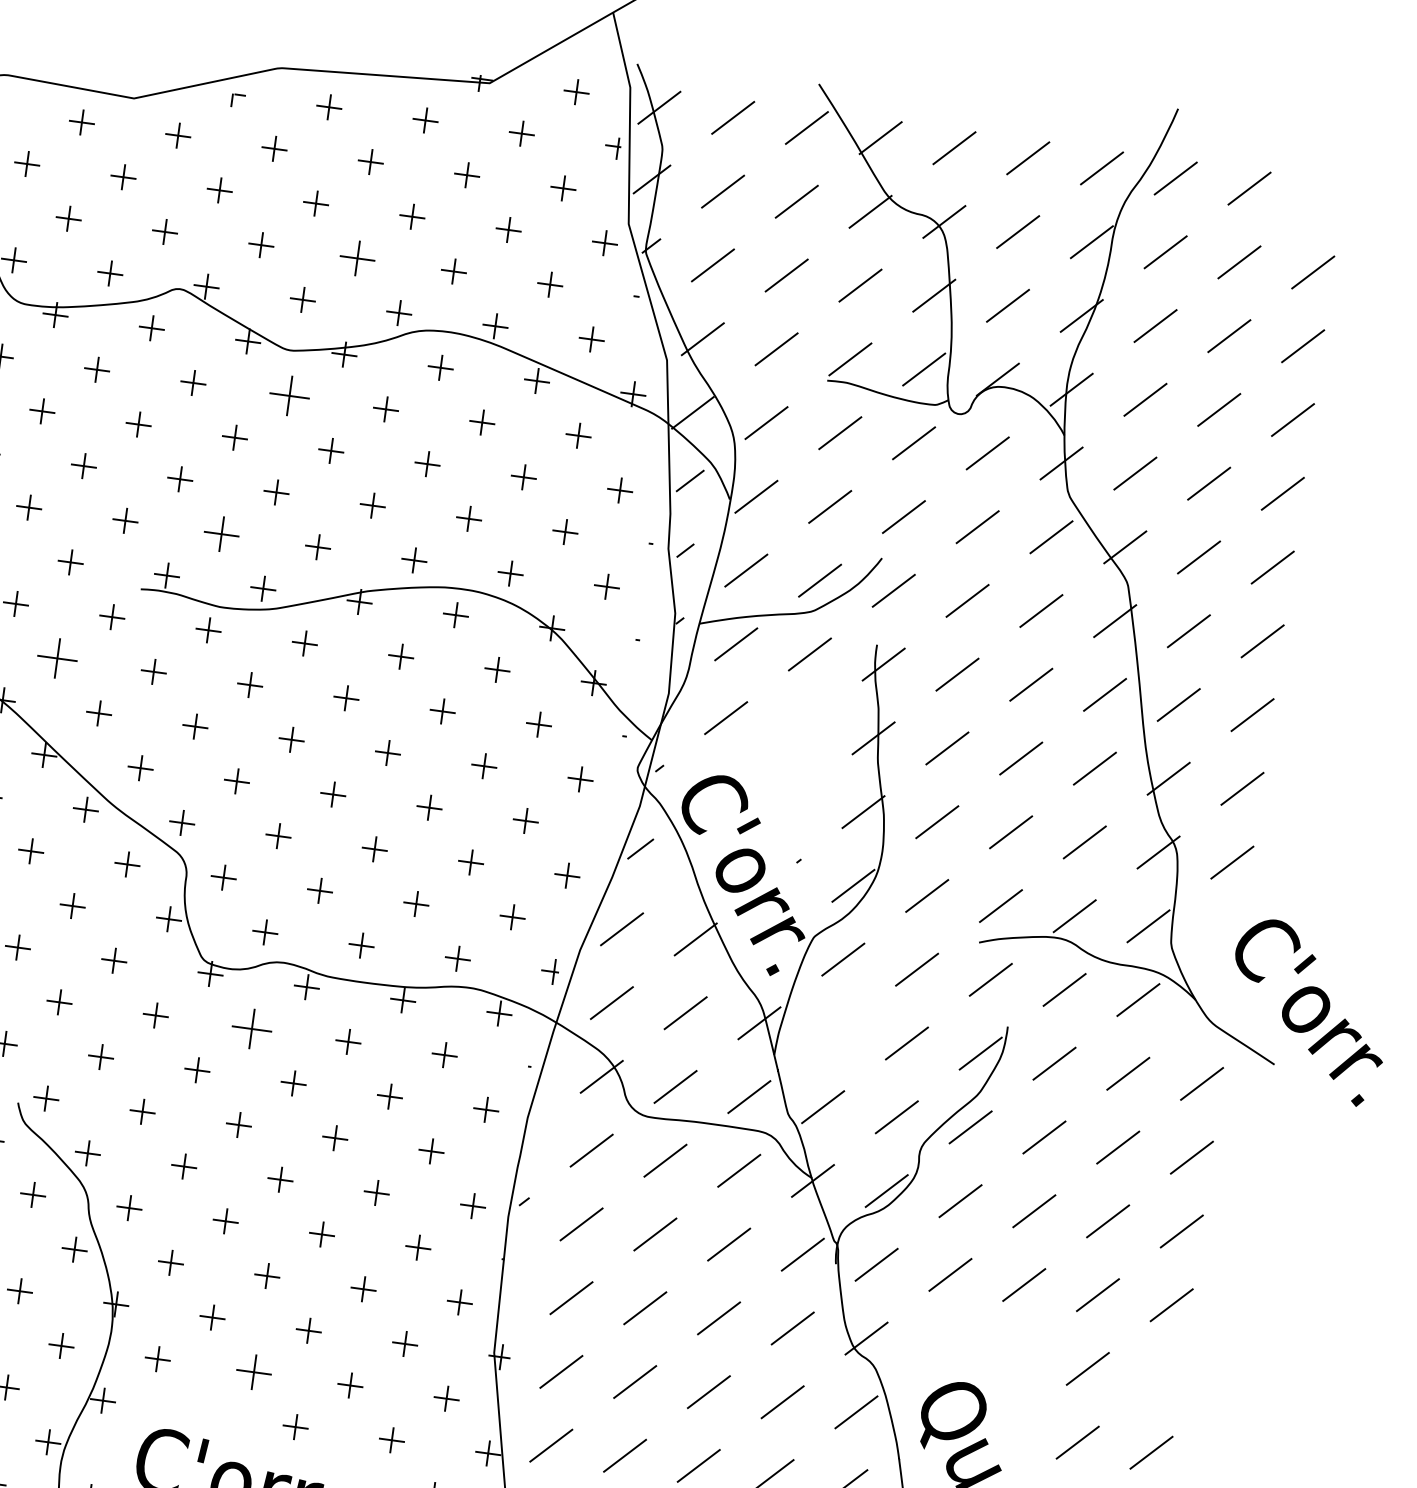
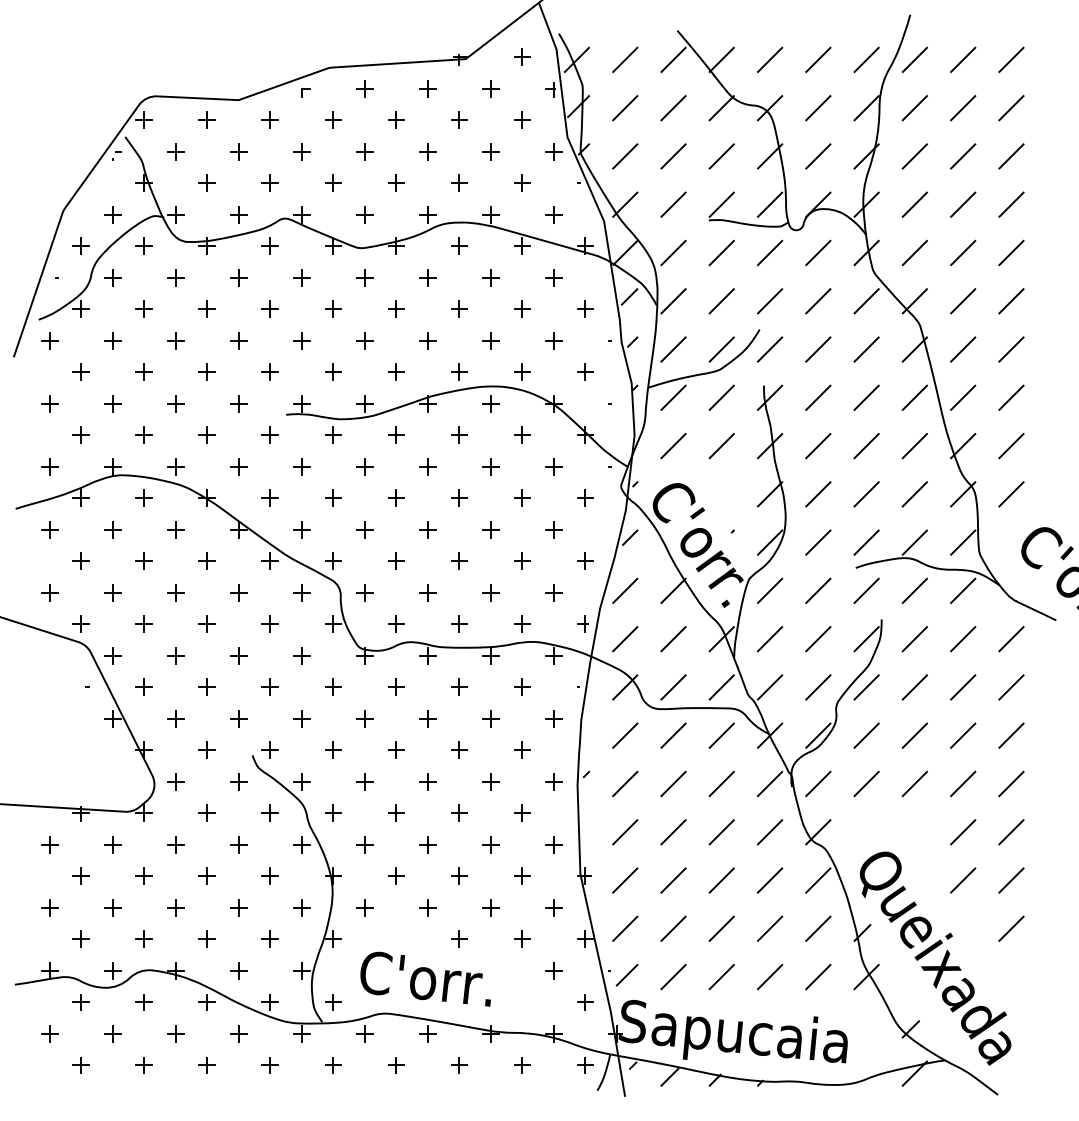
line: (1323, 198) -> (1011, 59), added
part: (357, 257) -> (396, 182), size x0.71
part: (289, 395) -> (364, 277), size x0.62
part: (222, 532) -> (333, 371), size x0.71
part: (57, 658) -> (238, 466), size x0.62
line: (799, 728) -> (721, 446), added
part: (252, 1027) -> (396, 686), size x0.62
line: (833, 1033) -> (770, 639), added
part: (253, 1371) -> (427, 907), size x0.71
line: (1161, 1379) -> (1011, 832), added

